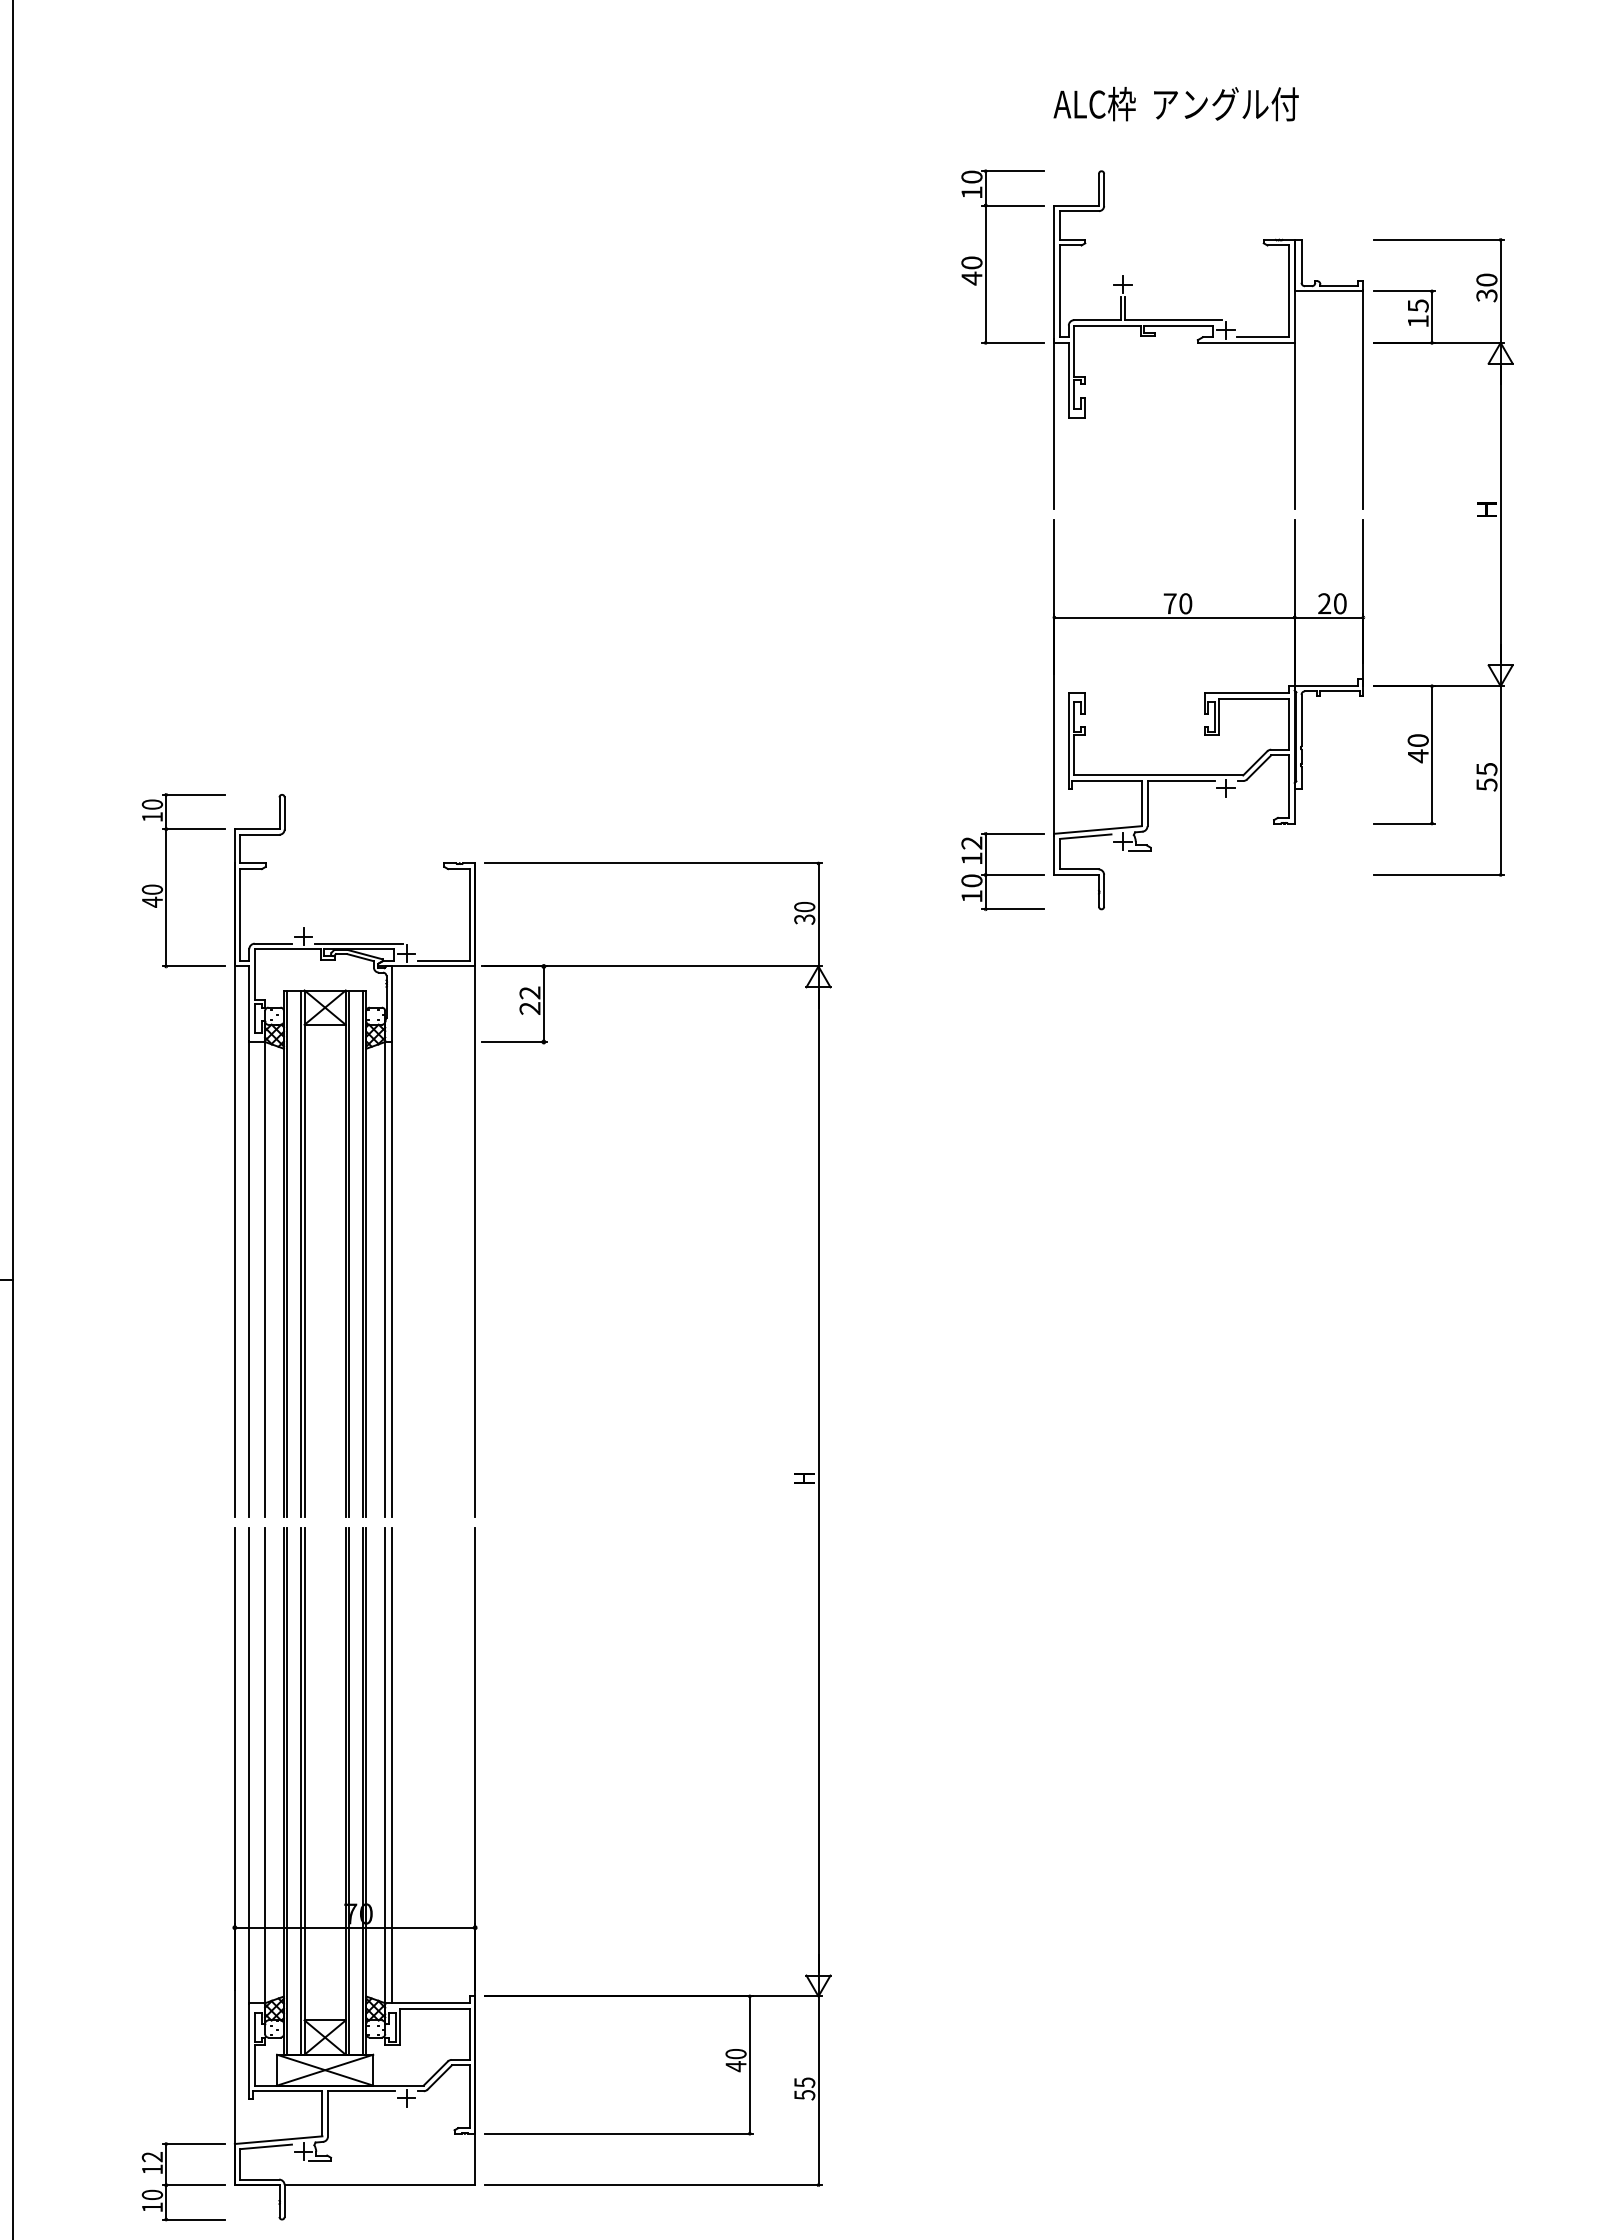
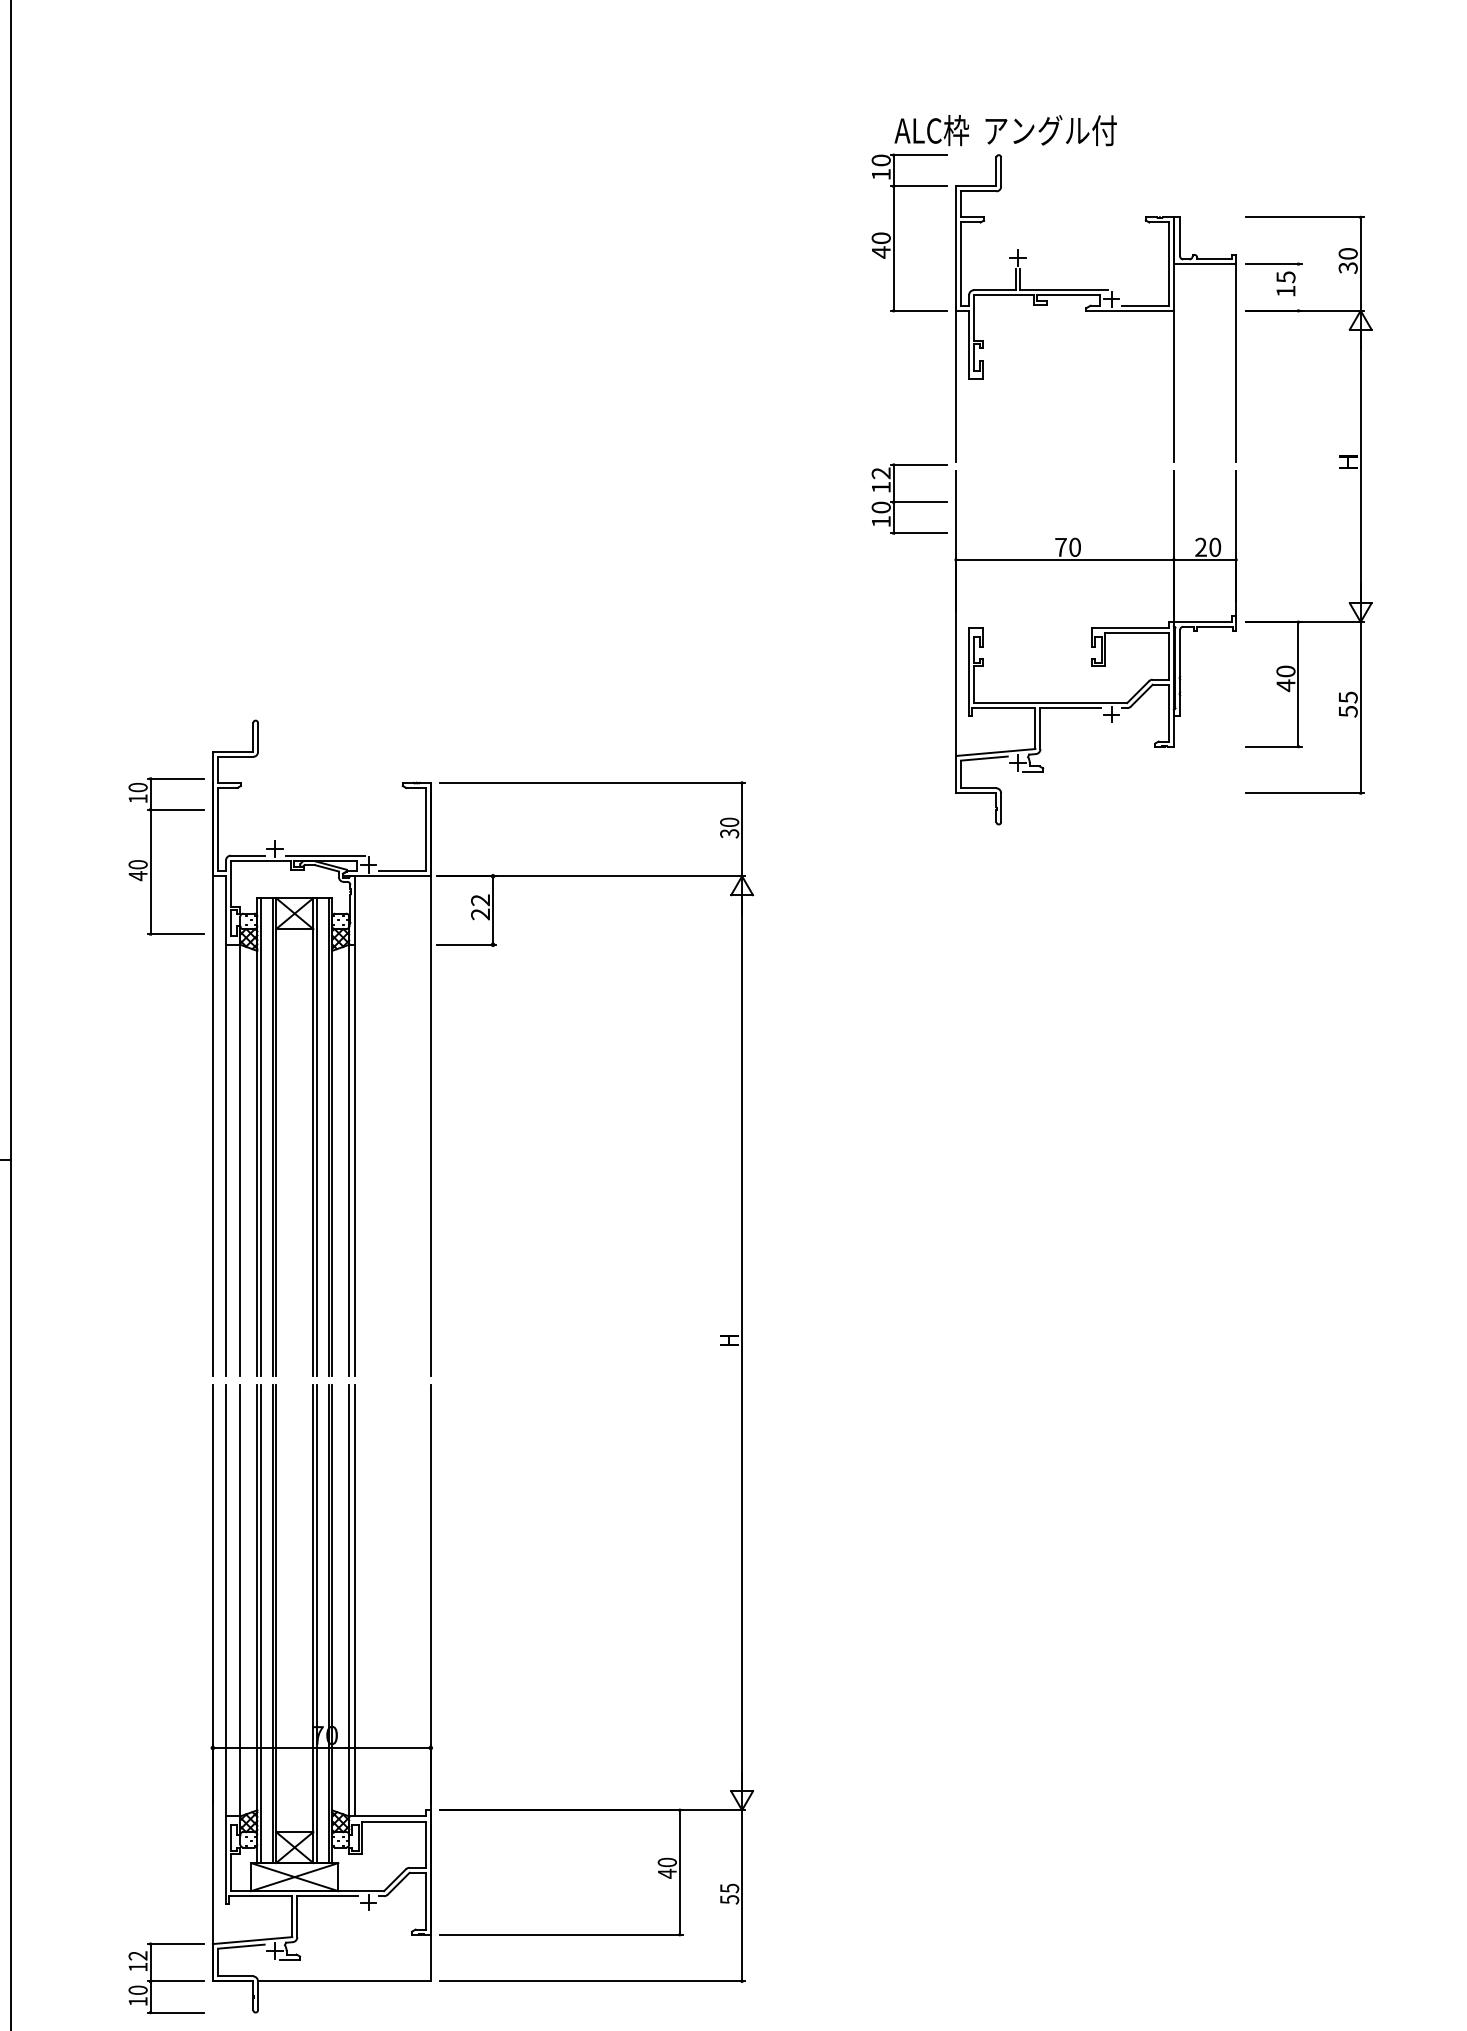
text: (1175, 103) -> (1005, 130), moved
line: (1432, 316) -> (1298, 286), removed
part: (1002, 871) -> (908, 499), moved
part: (166, 880) -> (150, 856), moved

